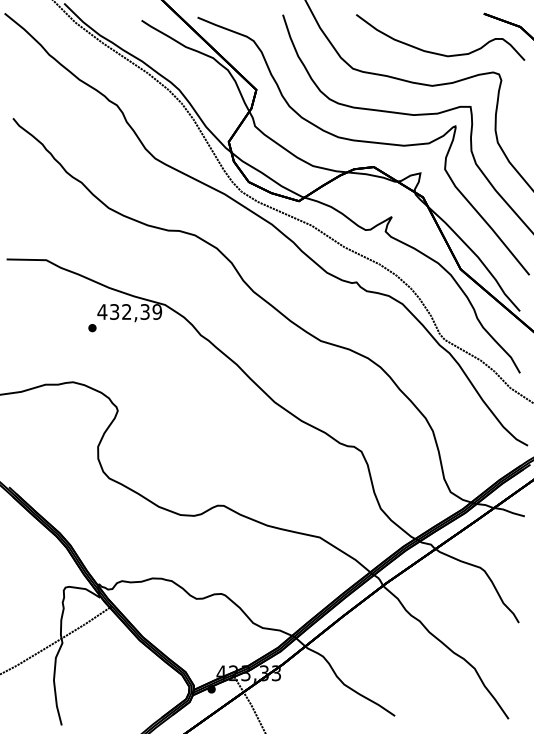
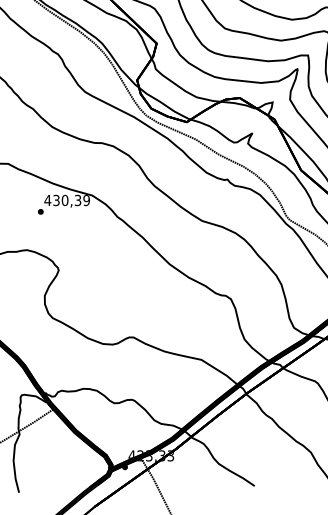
text: (126, 311) -> (64, 200), 432,39 -> 430,39

